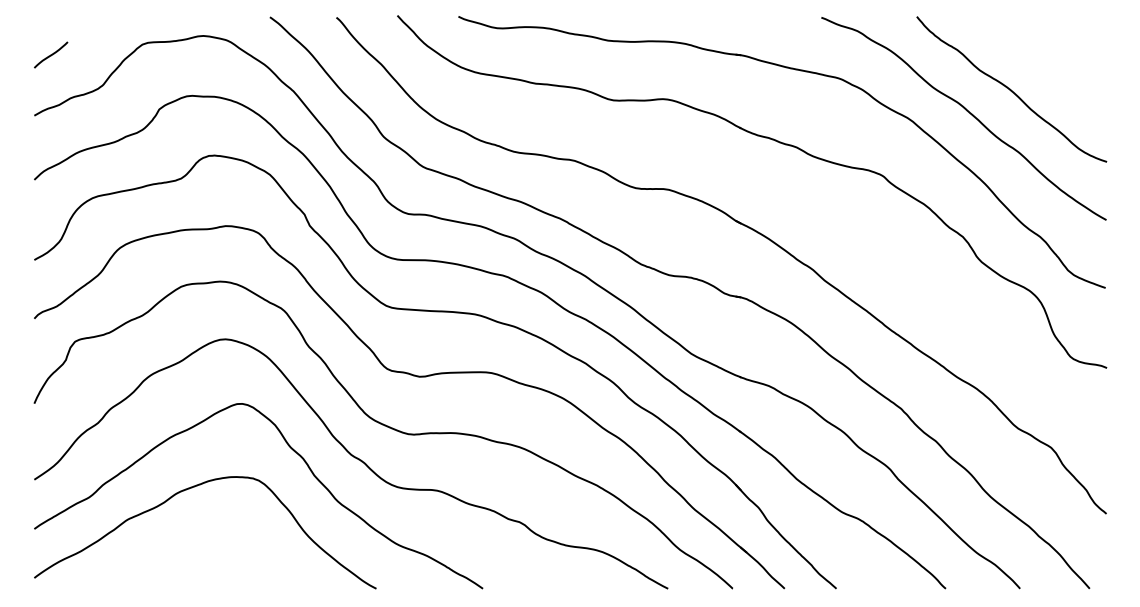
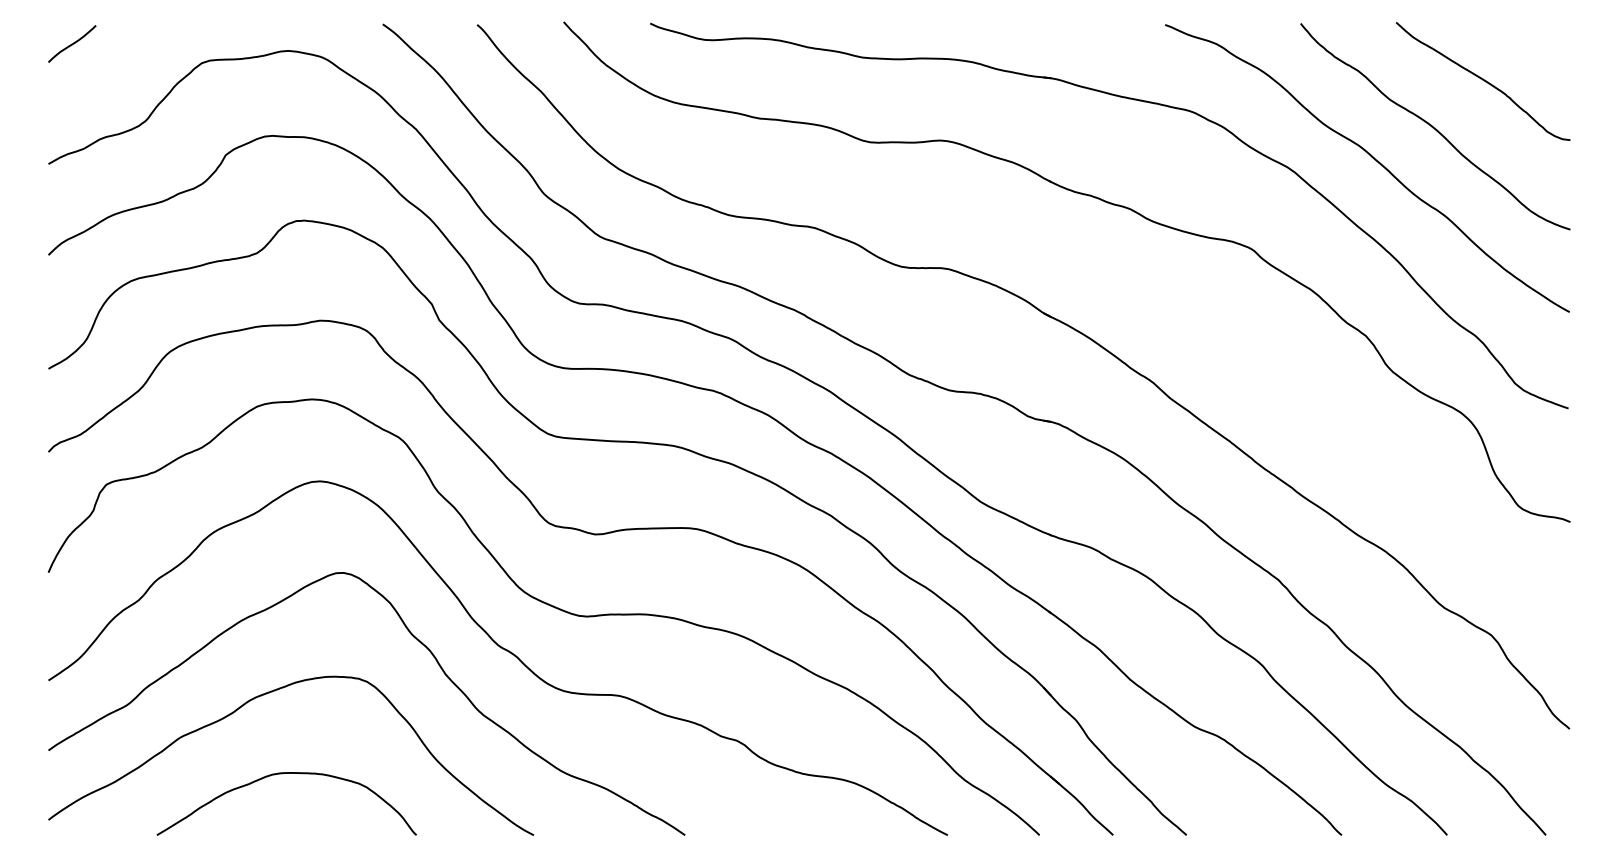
curve: (51, 54) -> (72, 43), moved
curve: (1045, 56) -> (1482, 80), added
curve: (199, 545) -> (282, 774), added

